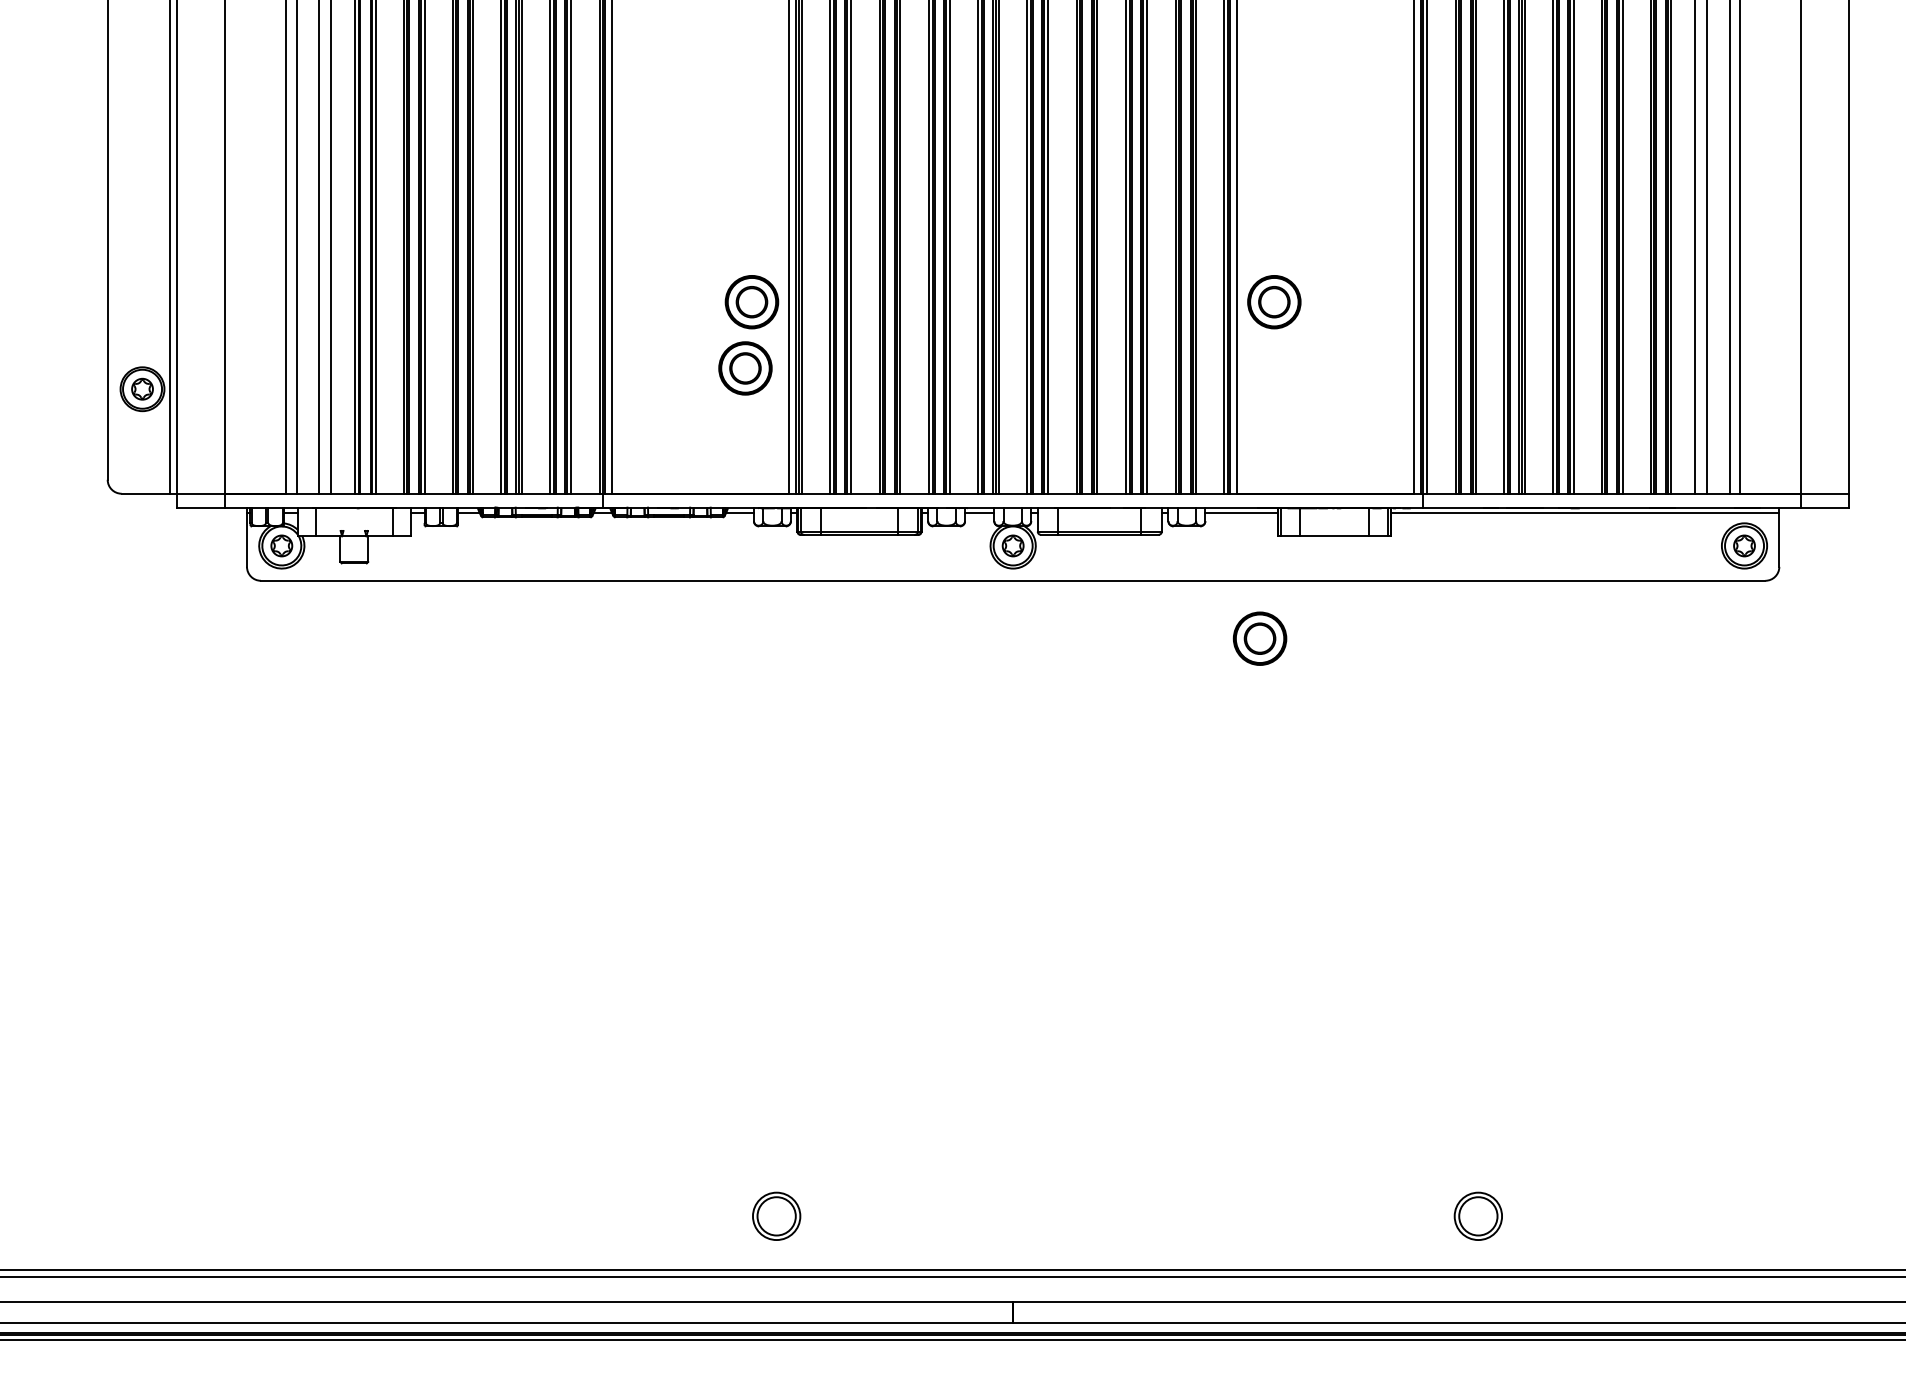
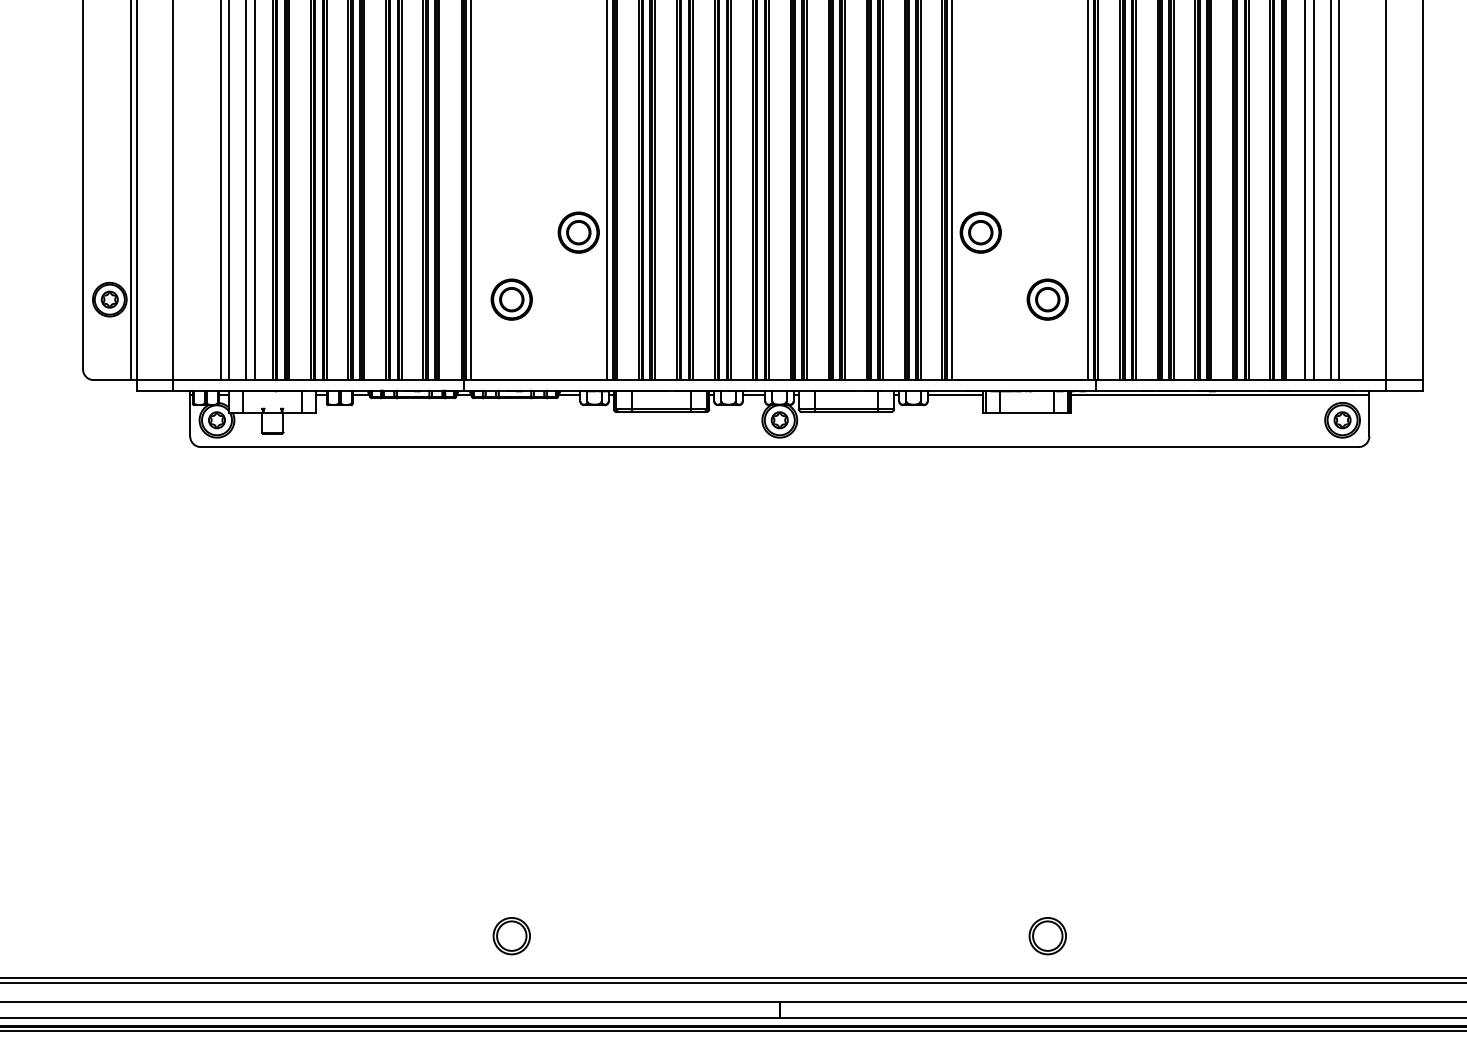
part: (745, 368) -> (511, 299), moved
part: (1259, 638) -> (1047, 299), moved
part: (776, 1216) -> (511, 936), moved
part: (1477, 1216) -> (1047, 936), moved

